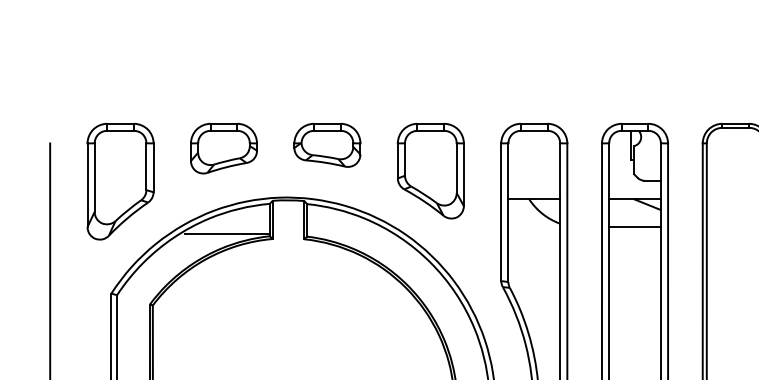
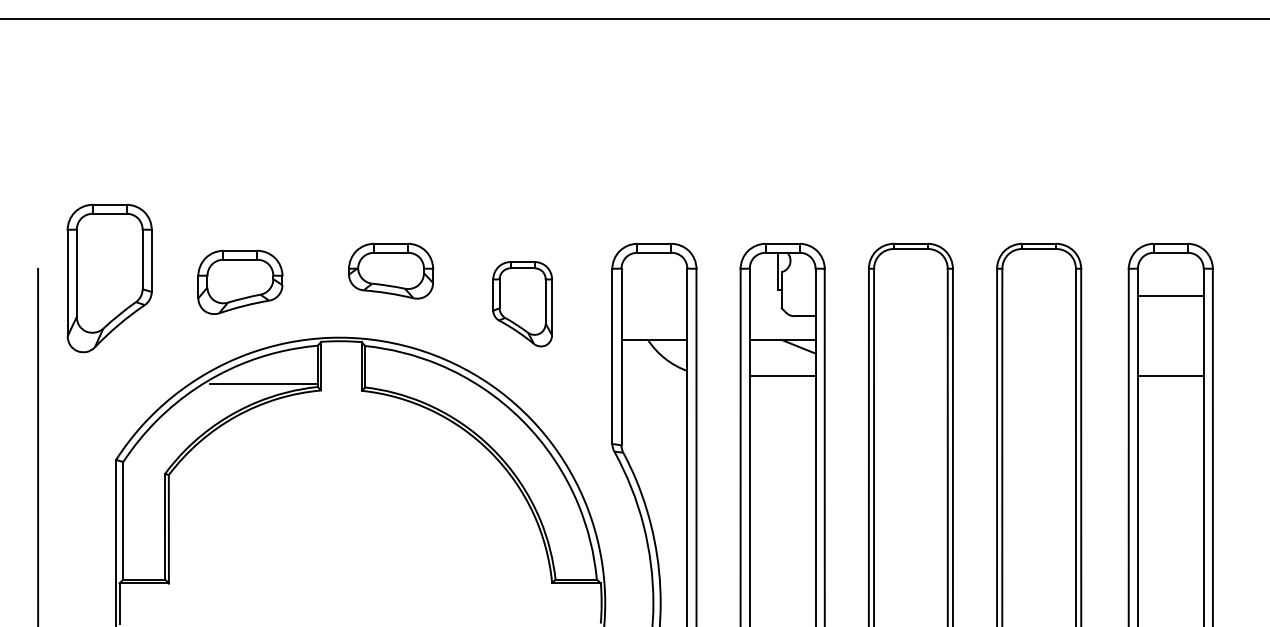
part: (224, 148) -> (240, 282), moved
part: (430, 171) -> (522, 304), size x0.7
part: (120, 181) -> (109, 278), moved

